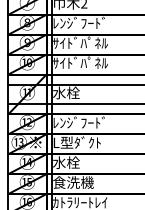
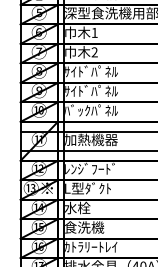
text: (80, 23) -> (91, 71), ﾚﾝｼﾞﾌｰﾄﾞ -> ｻｲﾄﾞﾊﾟﾈﾙ
text: (66, 62) -> (77, 110), ｻｲﾄﾞﾊﾟﾈﾙ -> ﾊﾞｯｸﾊﾟﾈﾙ
text: (80, 92) -> (91, 139), 水栓 -> 加熱機器

